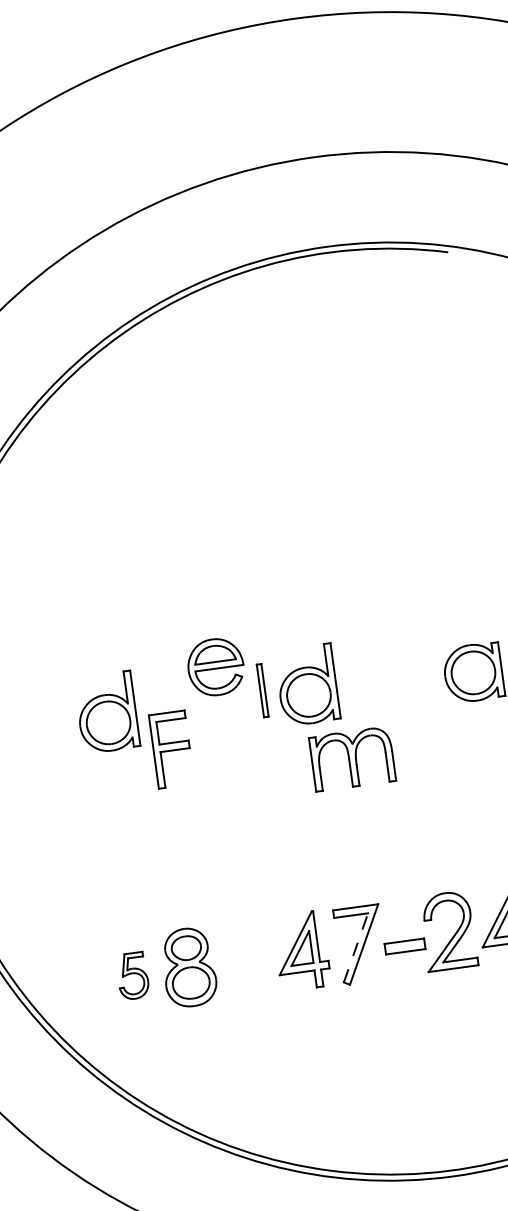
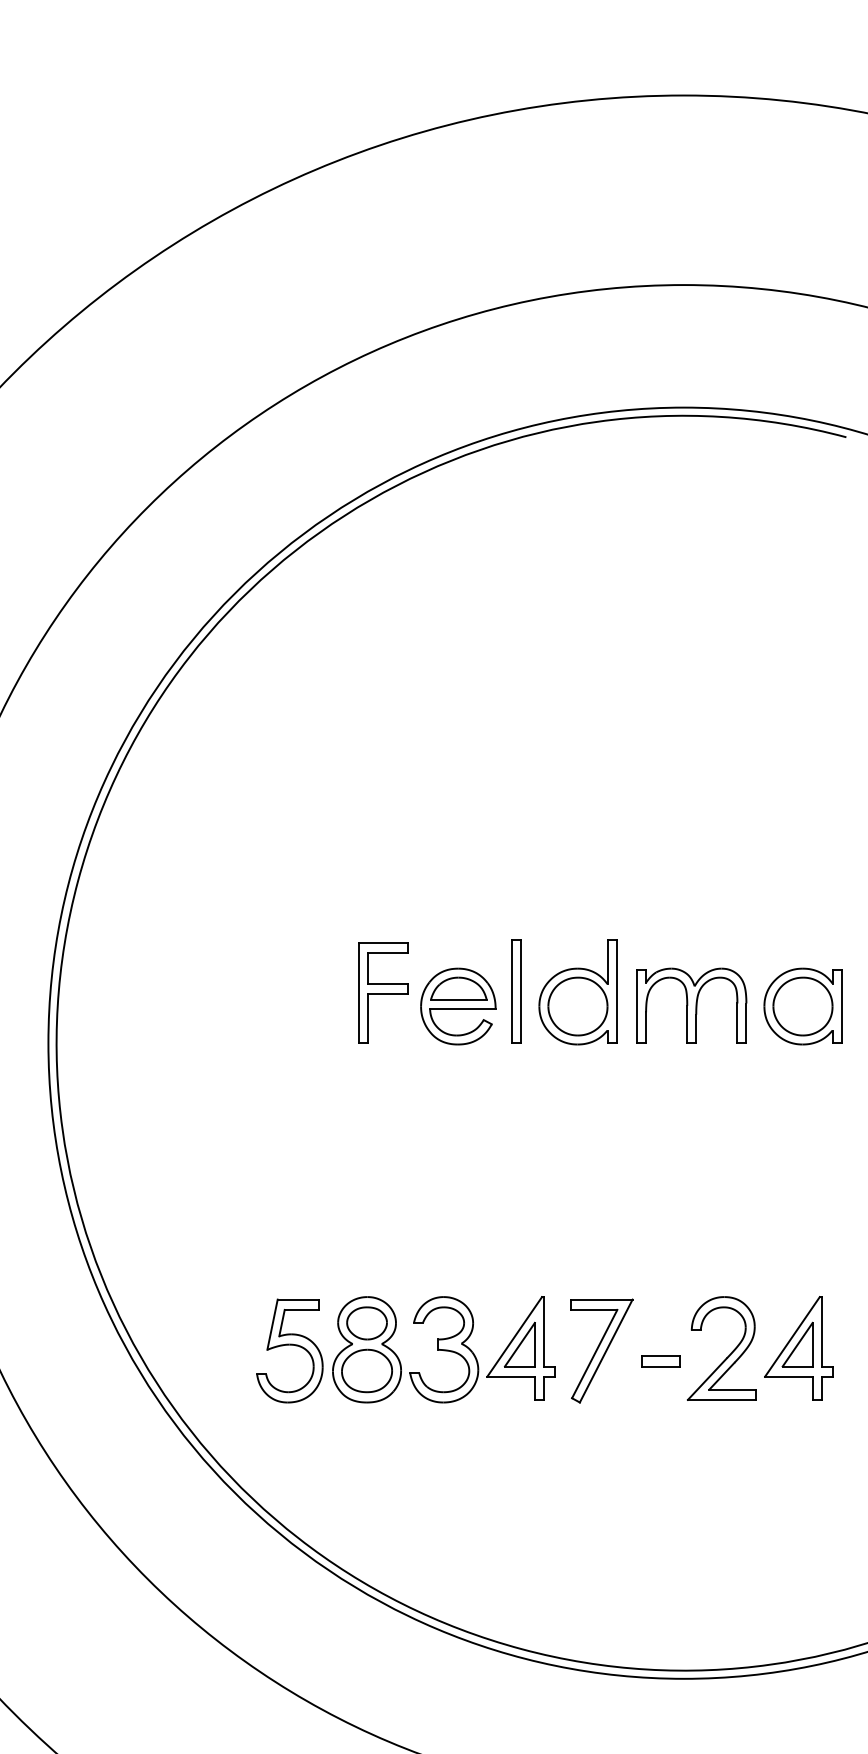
part: (216, 667) -> (458, 1006), moved
part: (262, 690) -> (516, 991), size x1.43
part: (106, 712) -> (303, 992), removed
part: (171, 749) -> (383, 992), moved
part: (352, 758) -> (691, 1005), moved
part: (404, 946) -> (660, 1361), size x0.71
line: (355, 948) -> (594, 1354), dashed -> solid
part: (245, 959) -> (444, 1349), added
part: (132, 975) -> (289, 1350), size x1.67

